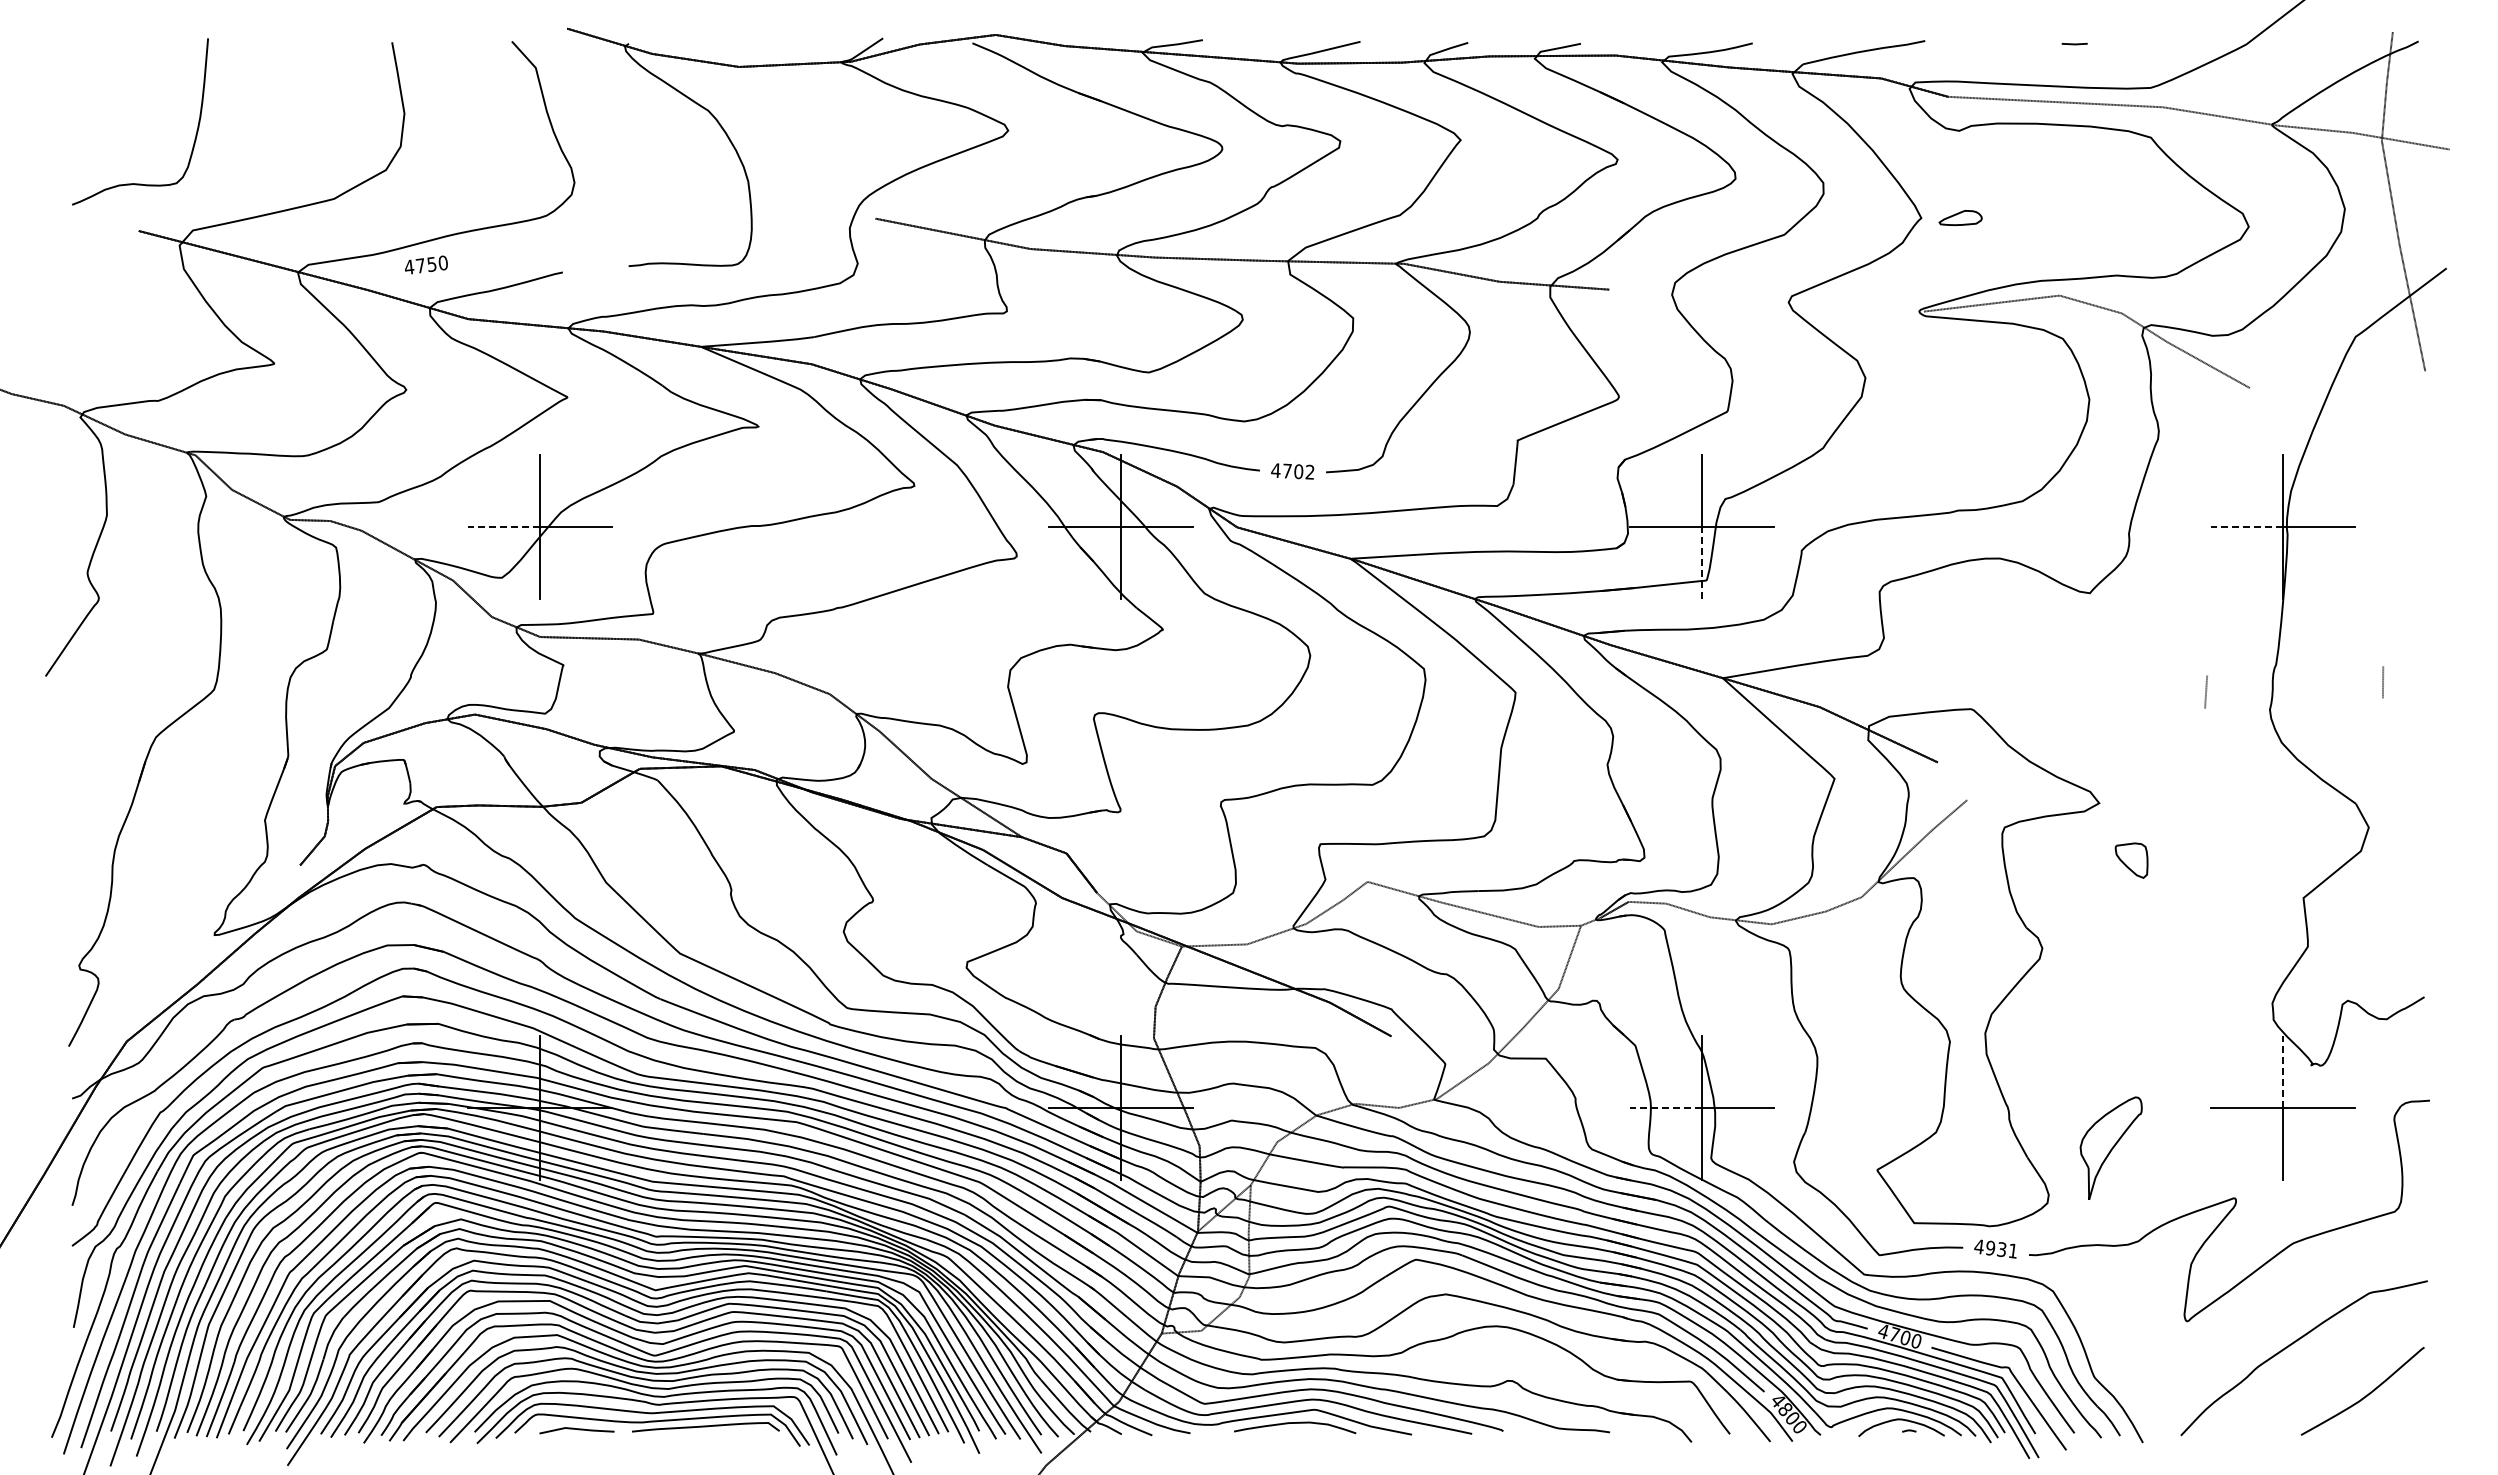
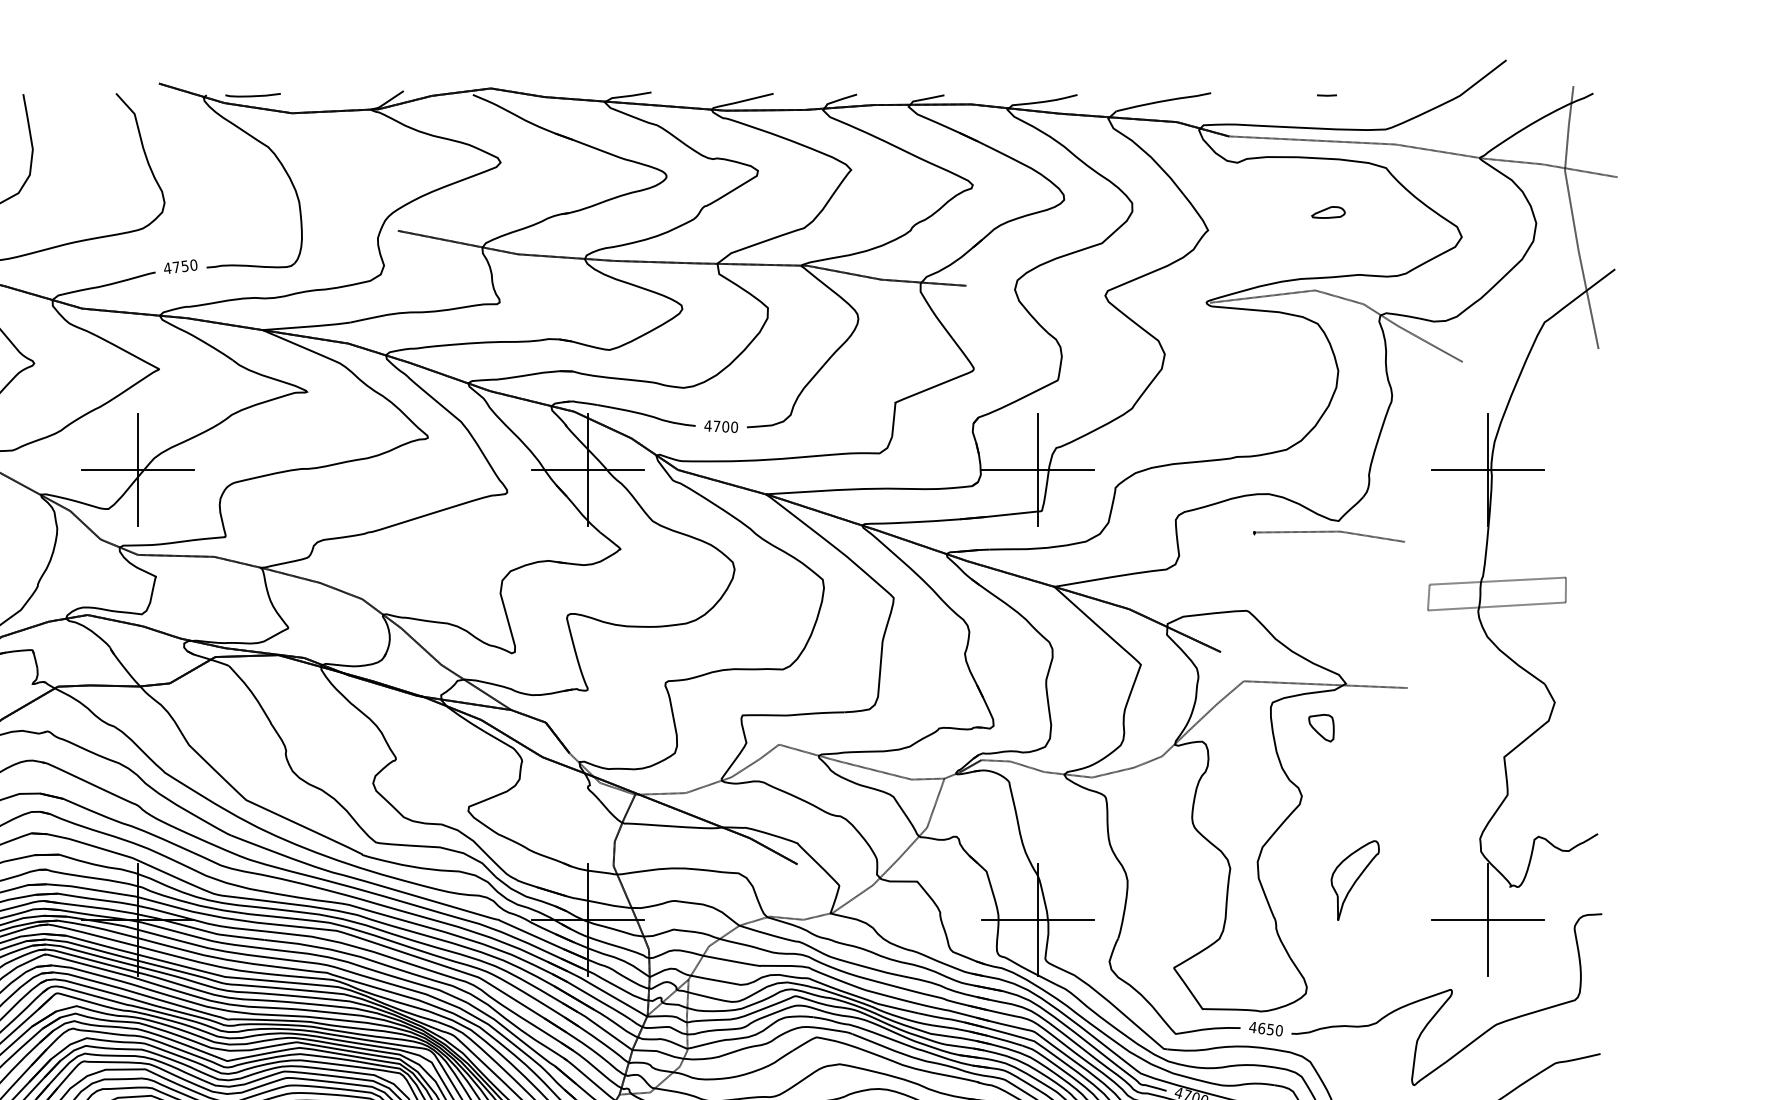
curve: (688, 44) -> (252, 95), added
part: (1960, 218) -> (1328, 212), moved
text: (426, 264) -> (180, 266), moved
text: (1309, 471) -> (734, 426), 4702 -> 4700
line: (503, 527) -> (109, 470), dashed -> solid
line: (2246, 527) -> (1460, 470), dashed -> solid
line: (1702, 562) -> (1038, 497), dashed -> solid
part: (2077, 613) -> (1329, 536), added
line: (2295, 670) -> (1498, 580), added
line: (2293, 703) -> (1496, 606), added
line: (2073, 804) -> (1326, 684), added
part: (2131, 860) -> (1321, 728), moved
line: (2283, 1071) -> (1488, 891), dashed -> solid
line: (1665, 1108) -> (1009, 920), dashed -> solid
part: (2110, 1147) -> (1354, 879), moved
text: (2001, 1249) -> (1270, 1029), 4931 -> 4650

